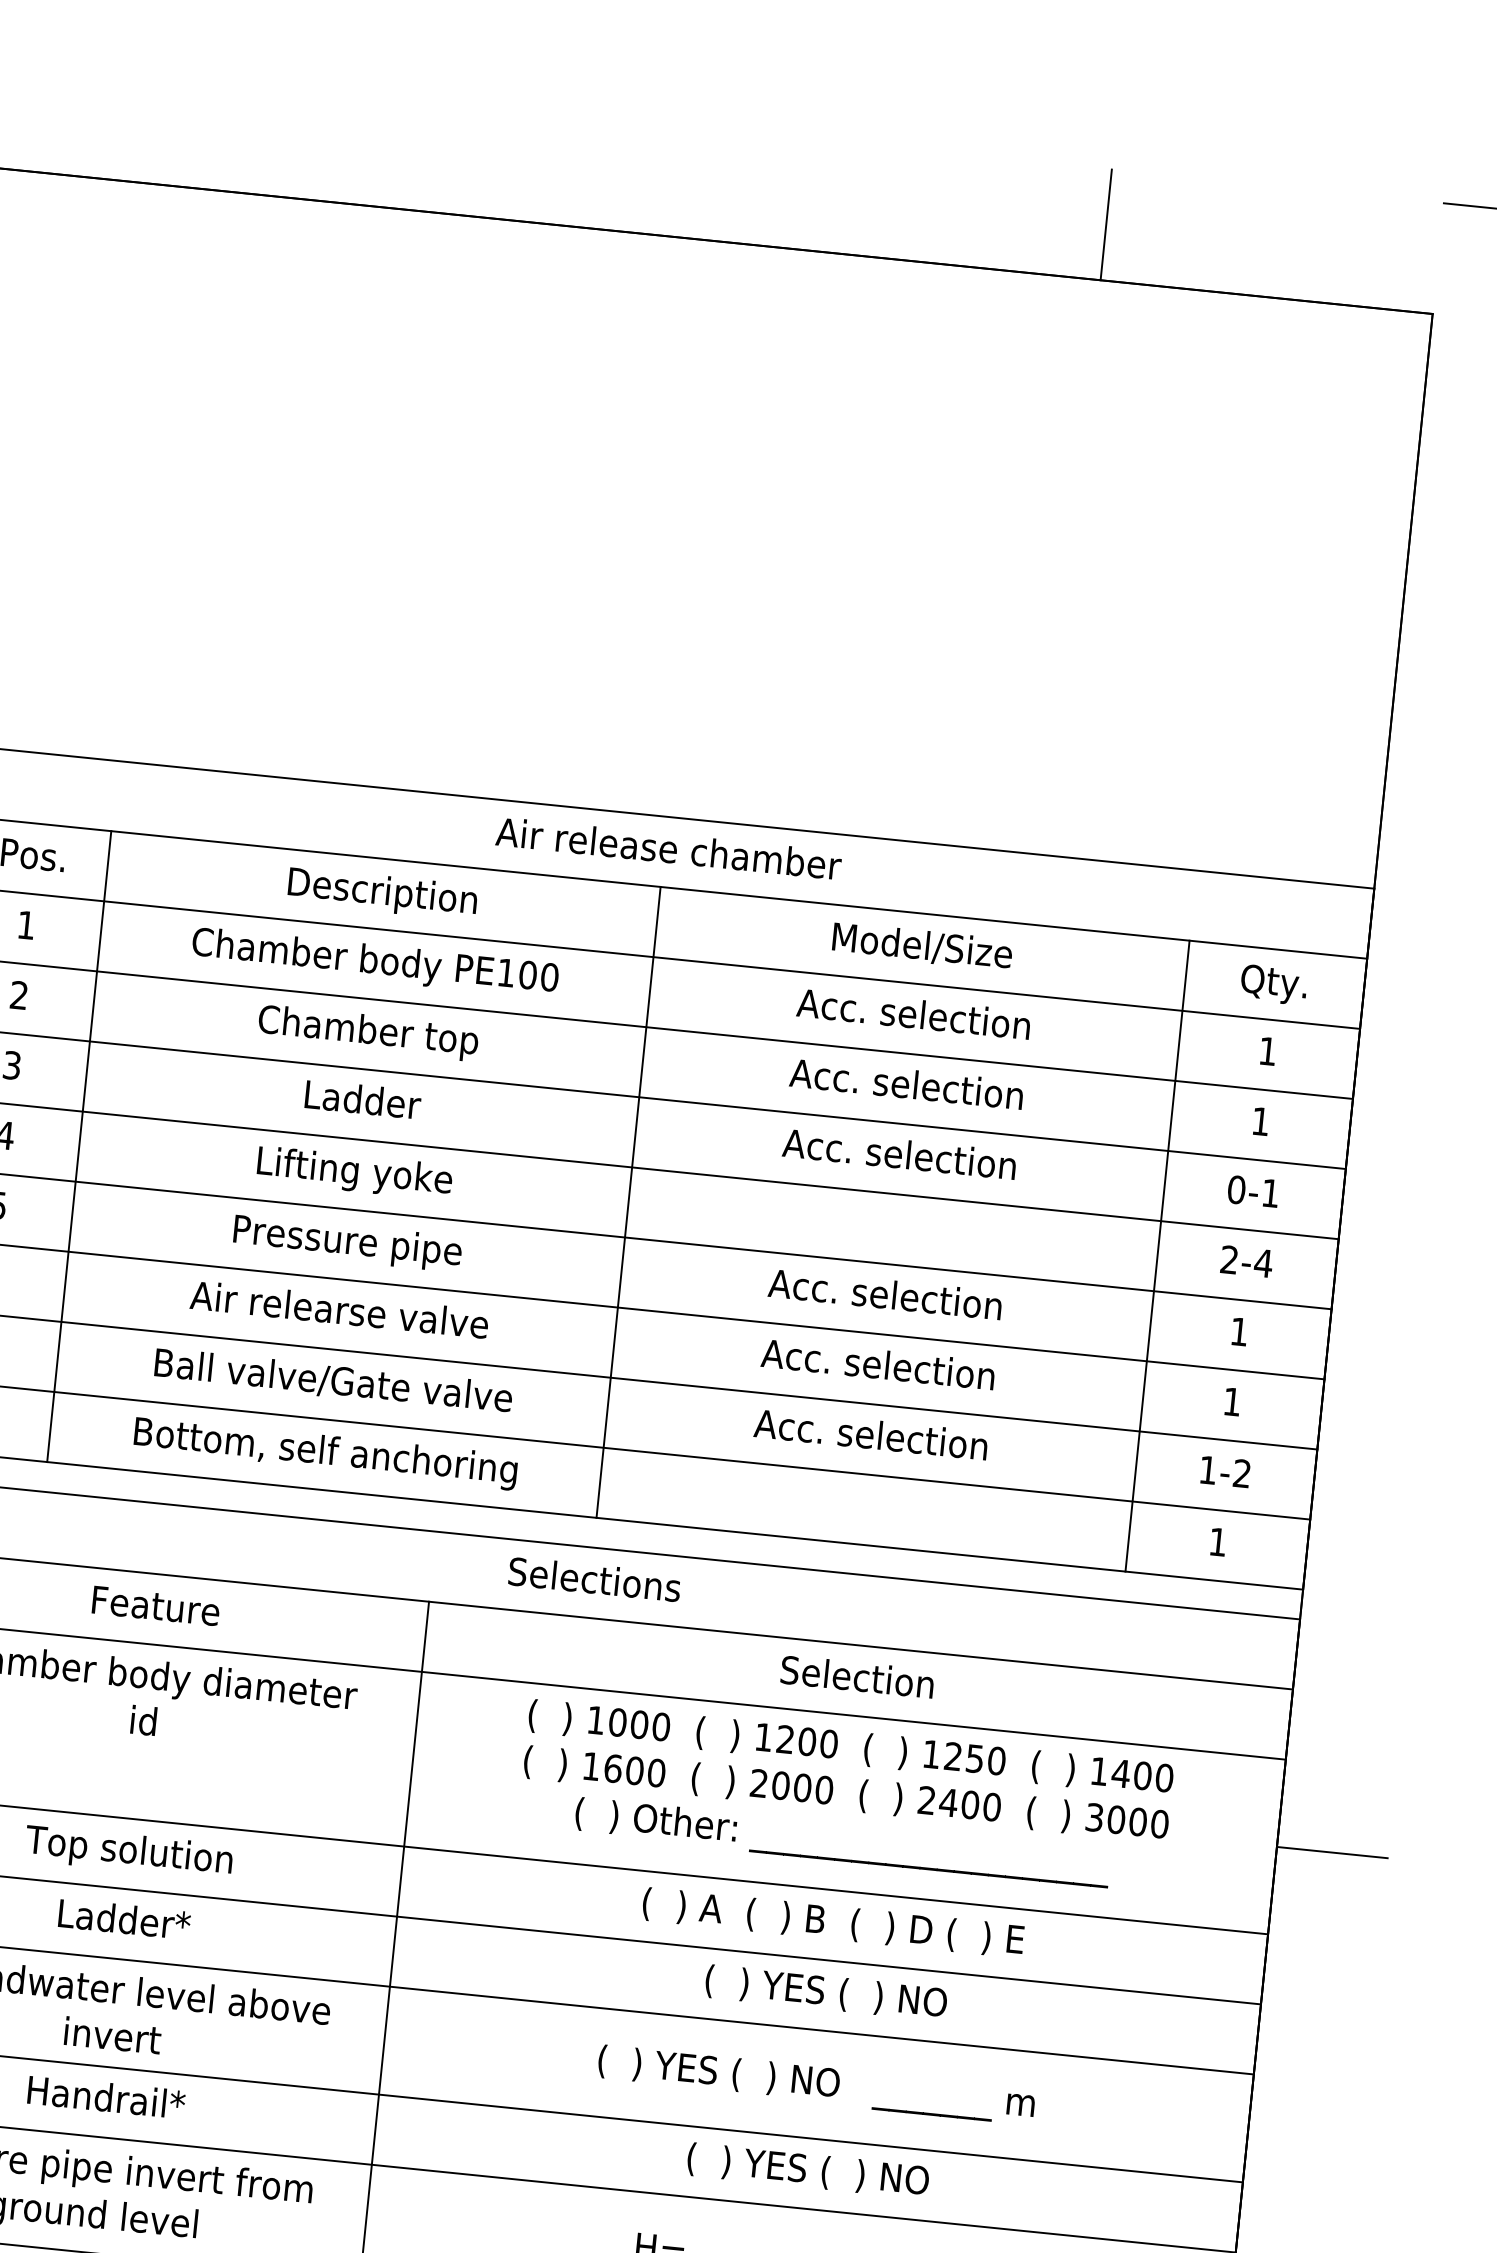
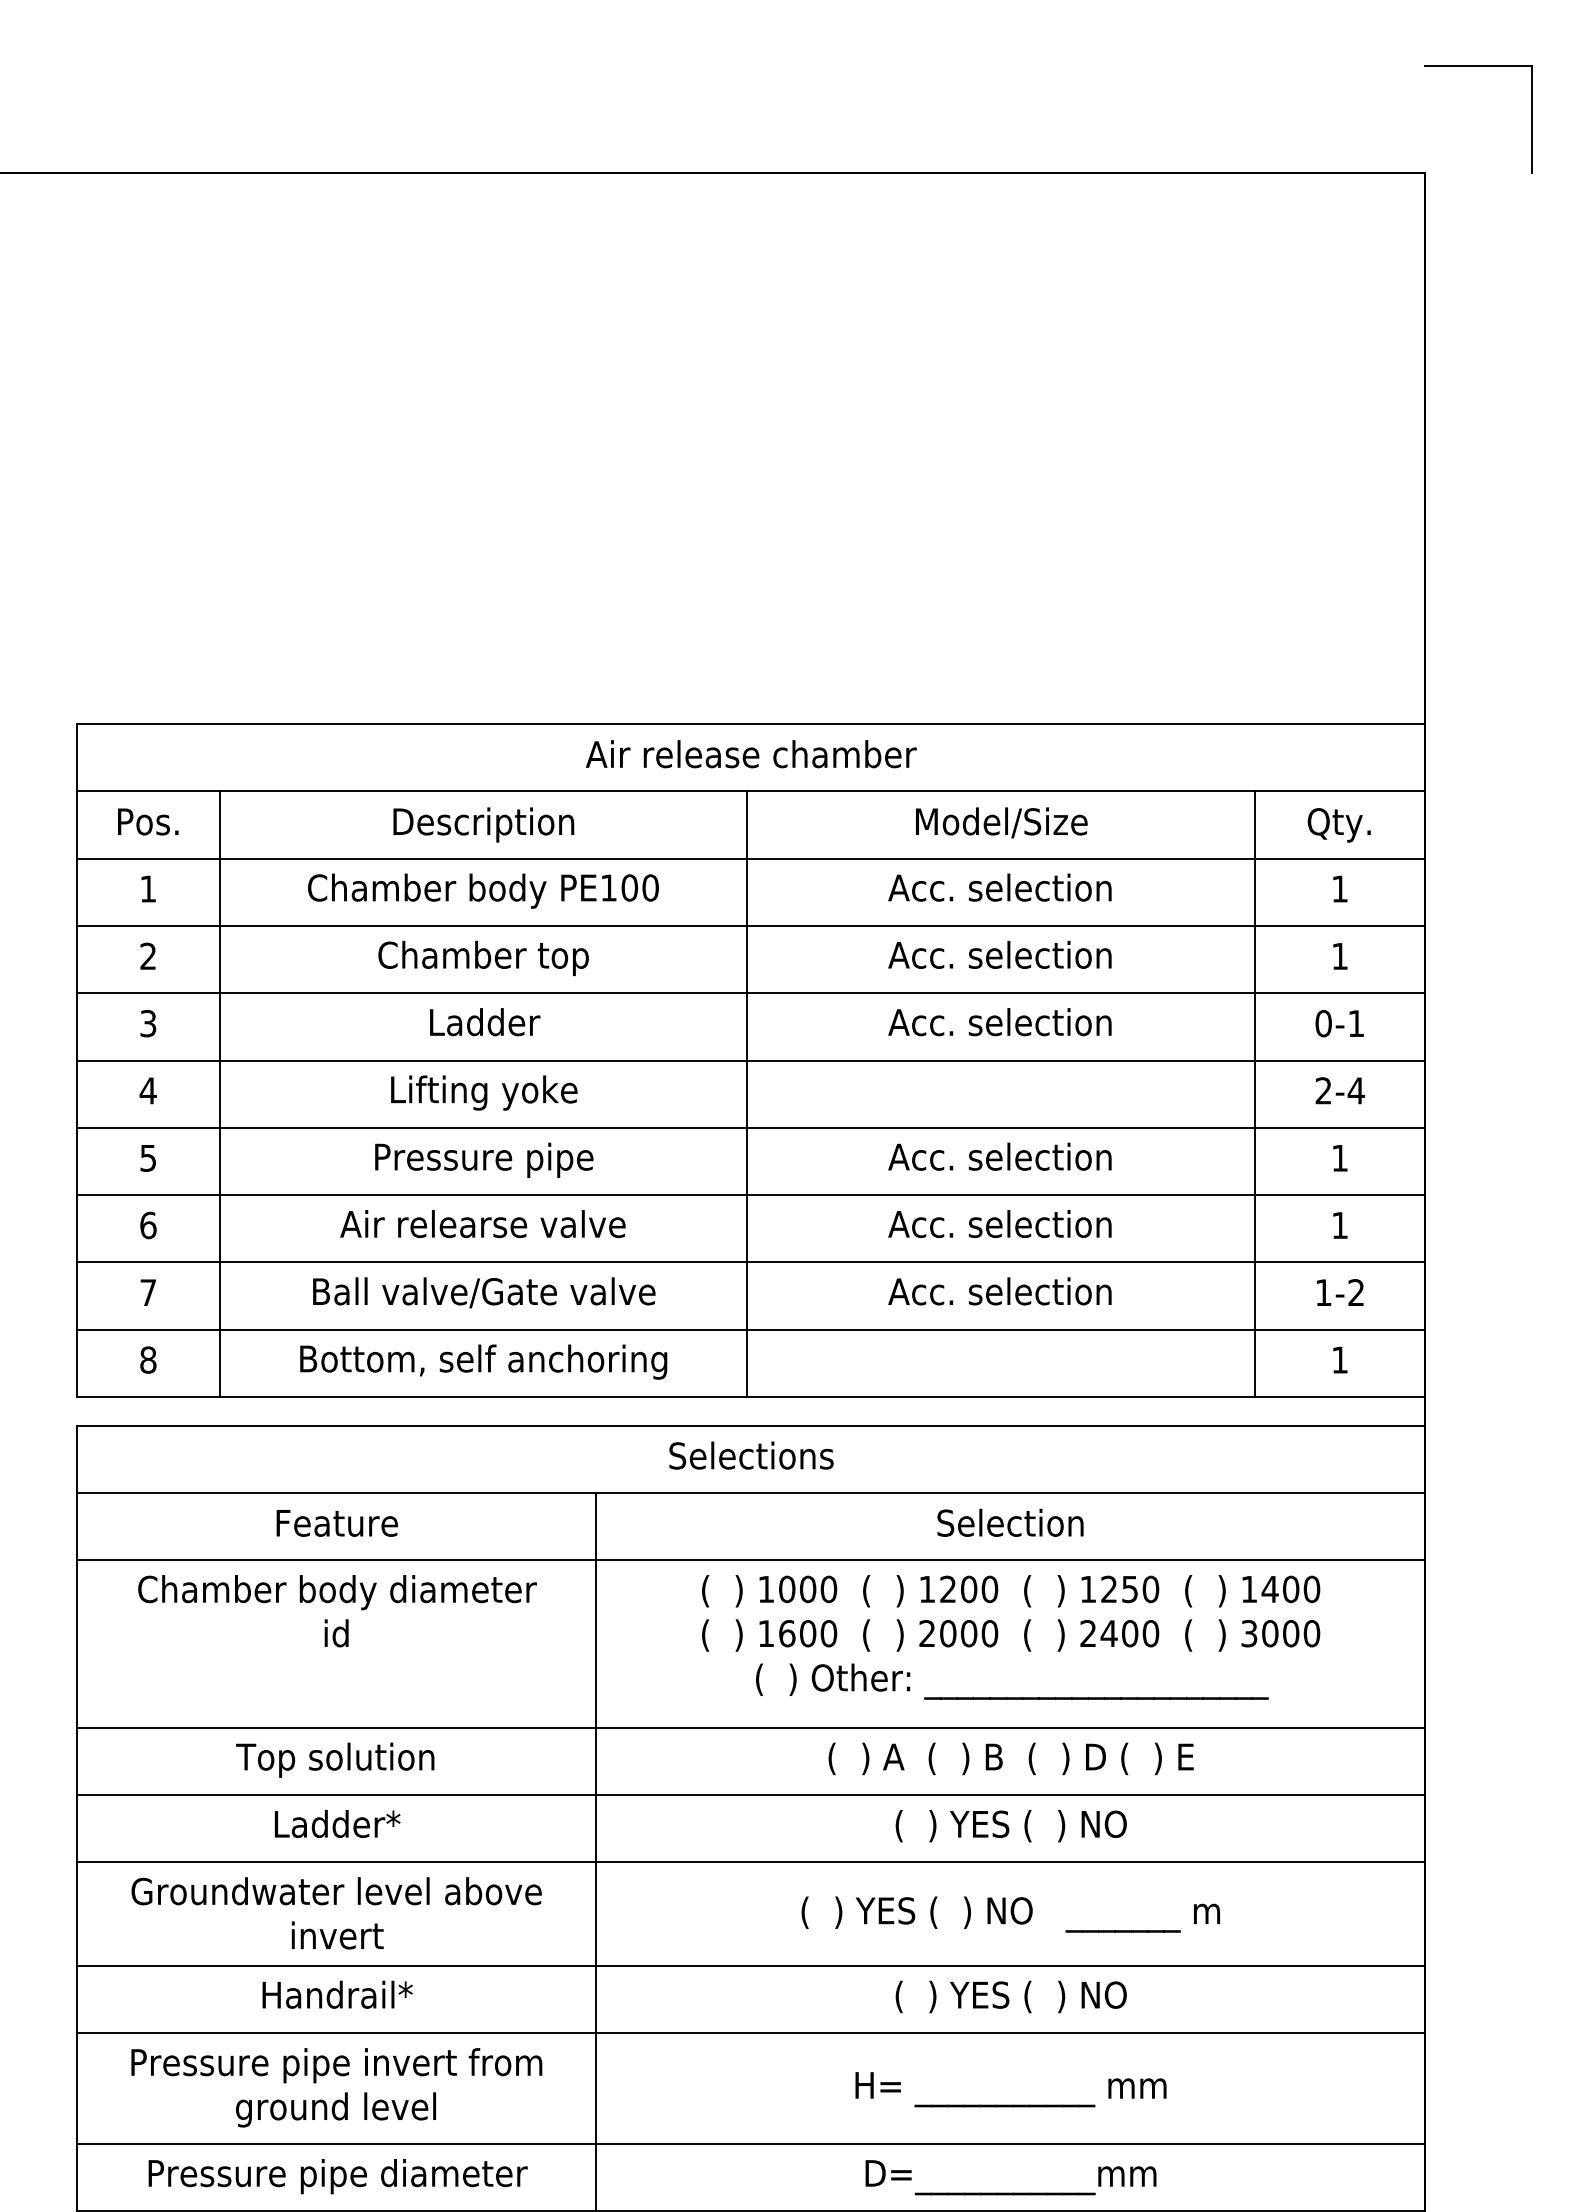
line: (1106, 224) -> (1106, 119), removed
line: (1332, 1853) -> (1478, 1644), removed

